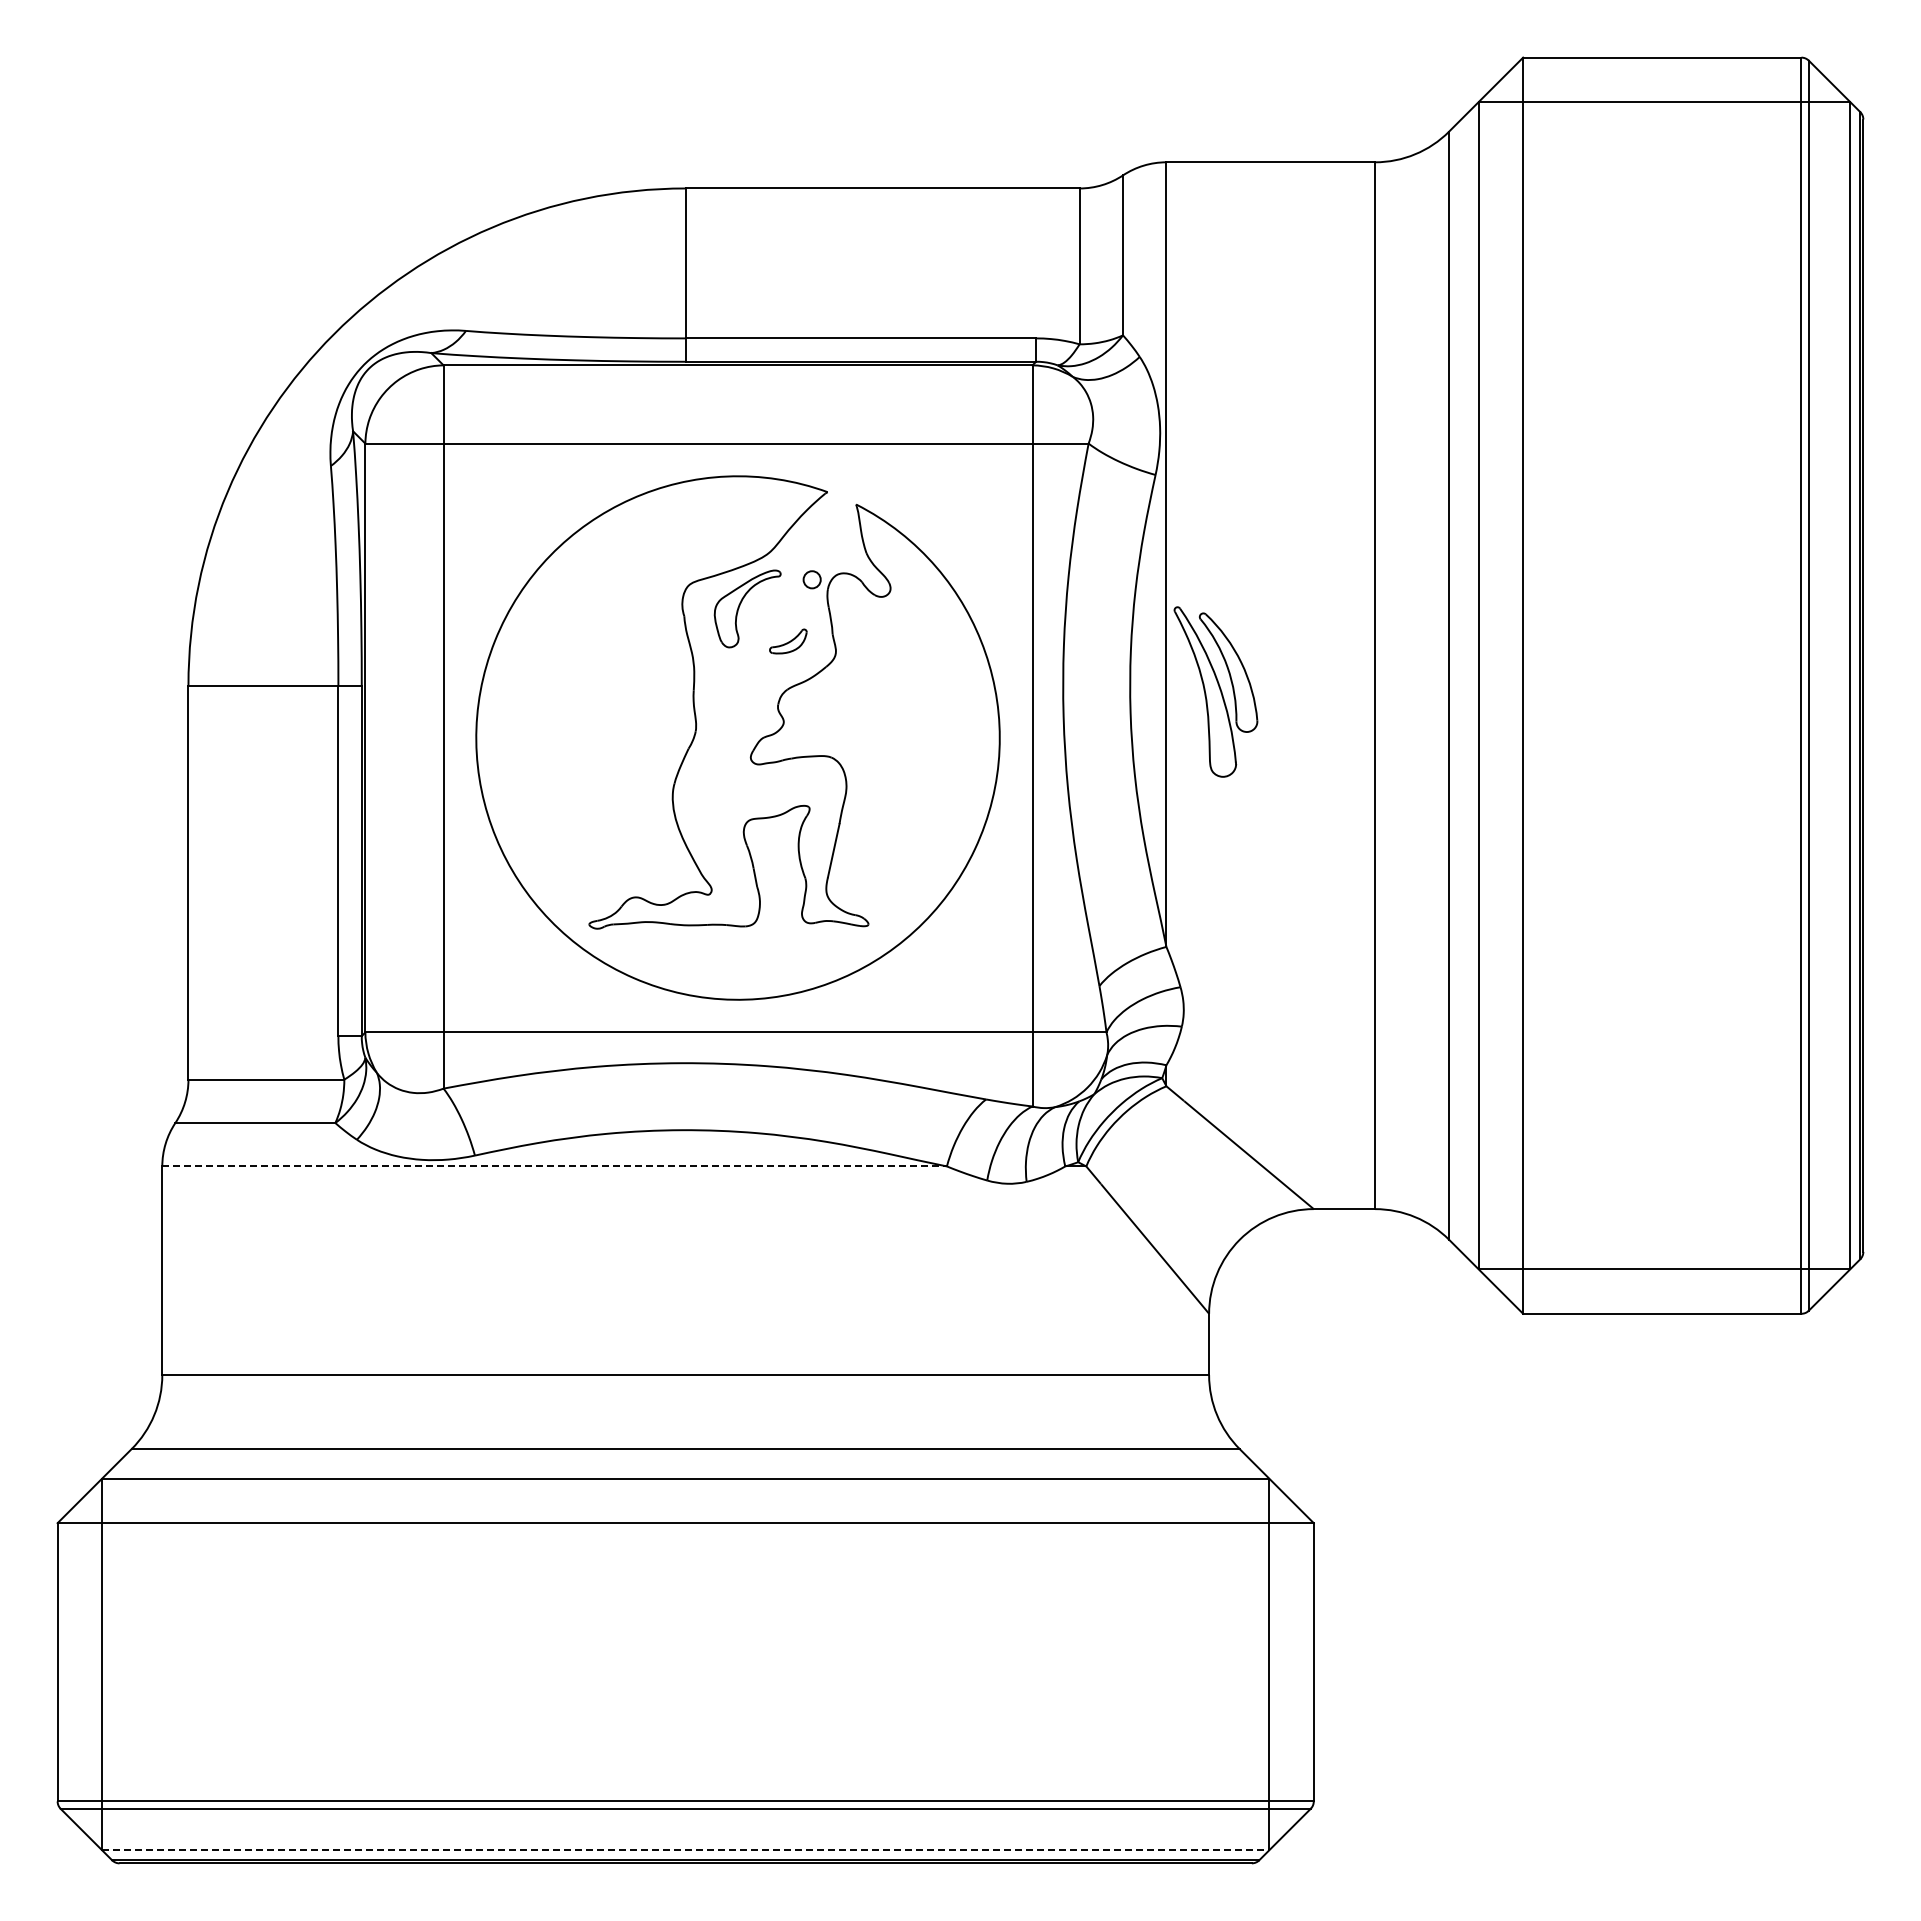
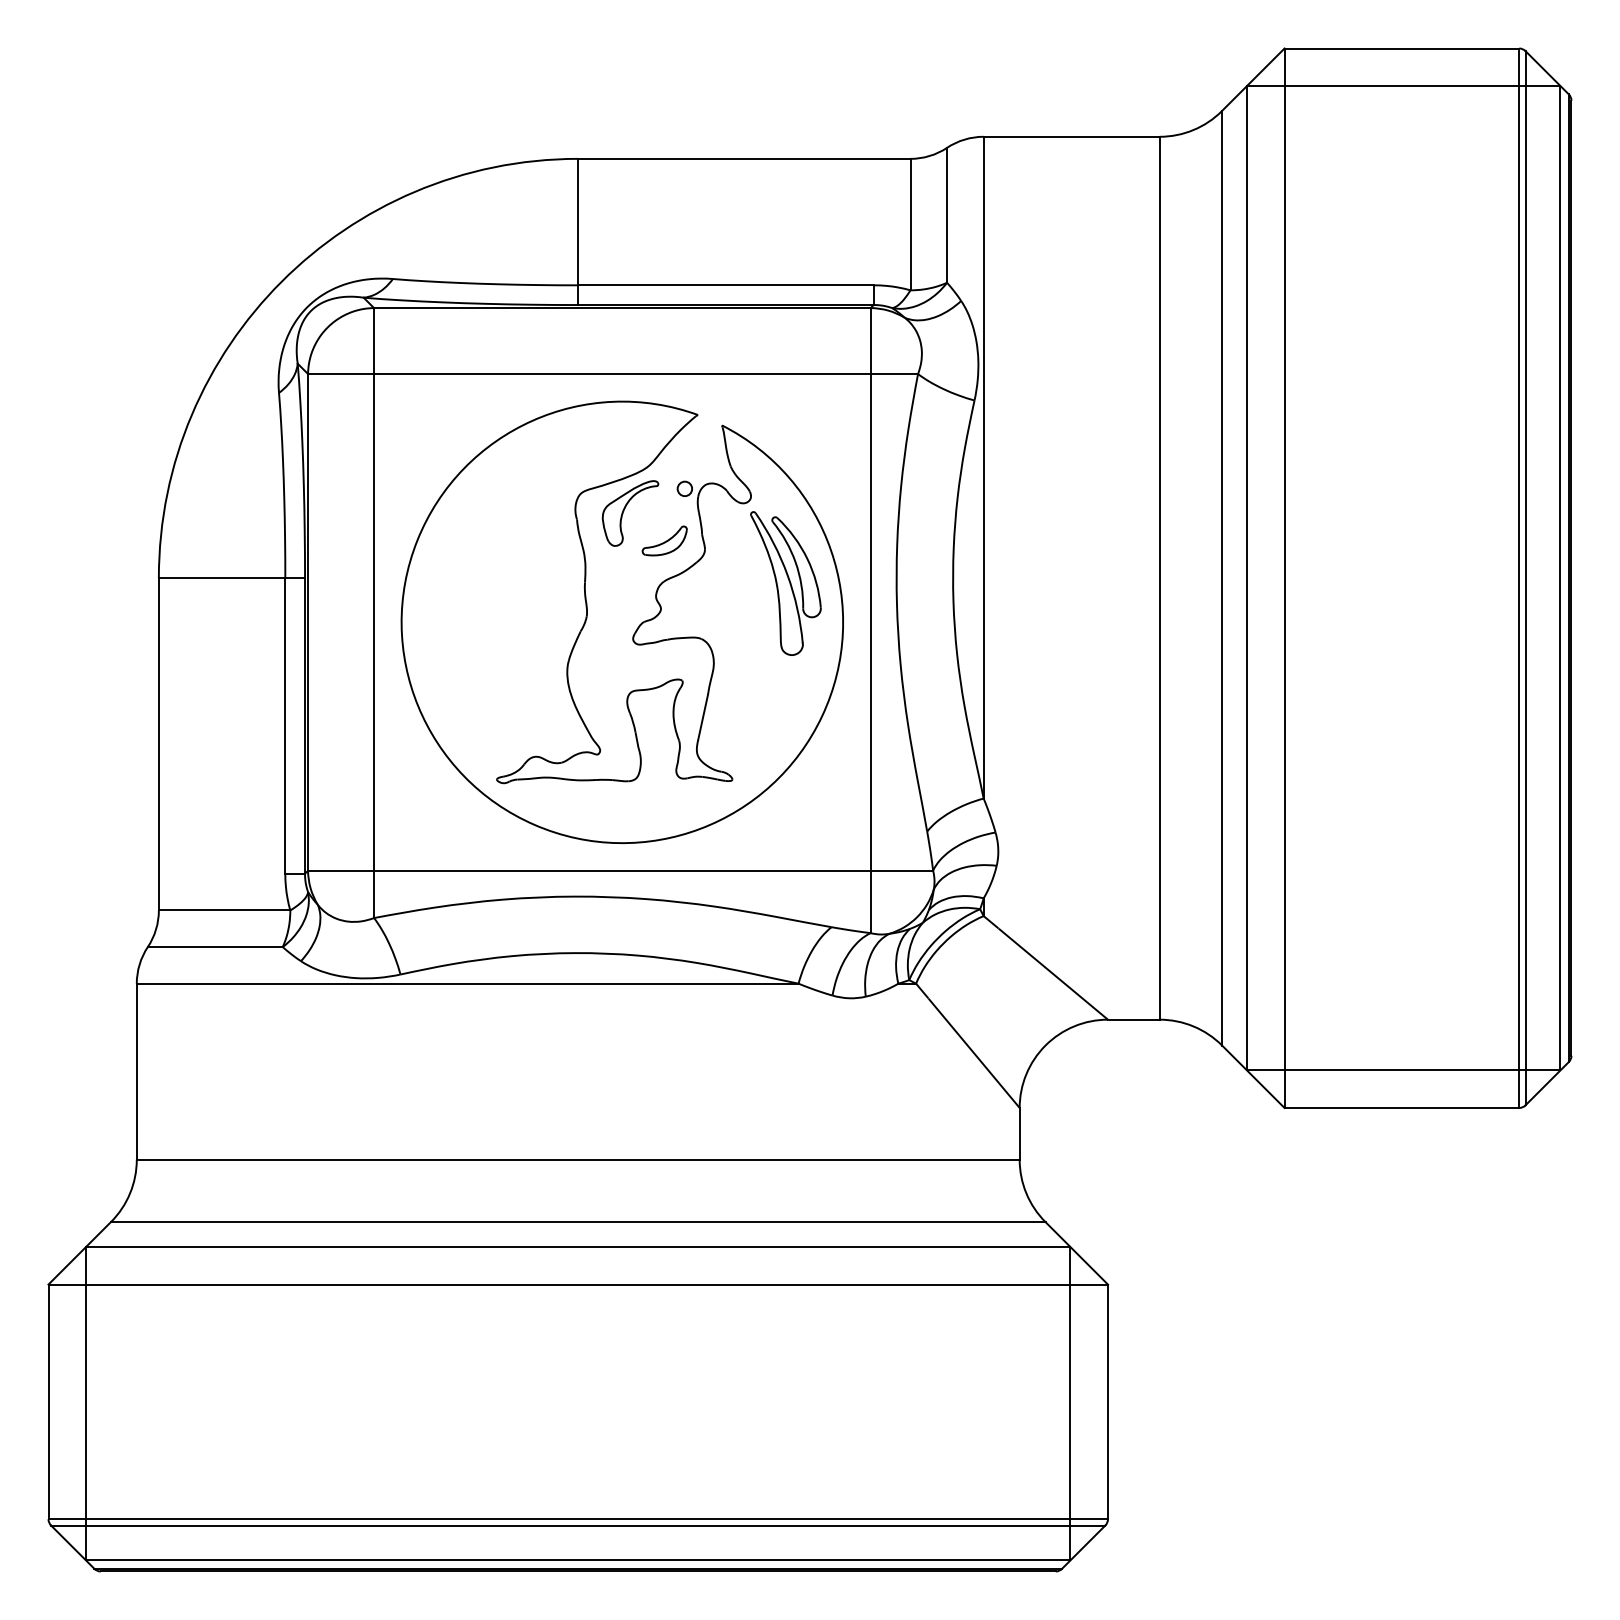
part: (788, 641) -> (664, 540), size x1.43
part: (1215, 691) -> (785, 583), moved
line: (555, 1166) -> (468, 983), dashed -> solid
line: (685, 1850) -> (578, 1560), dashed -> solid

